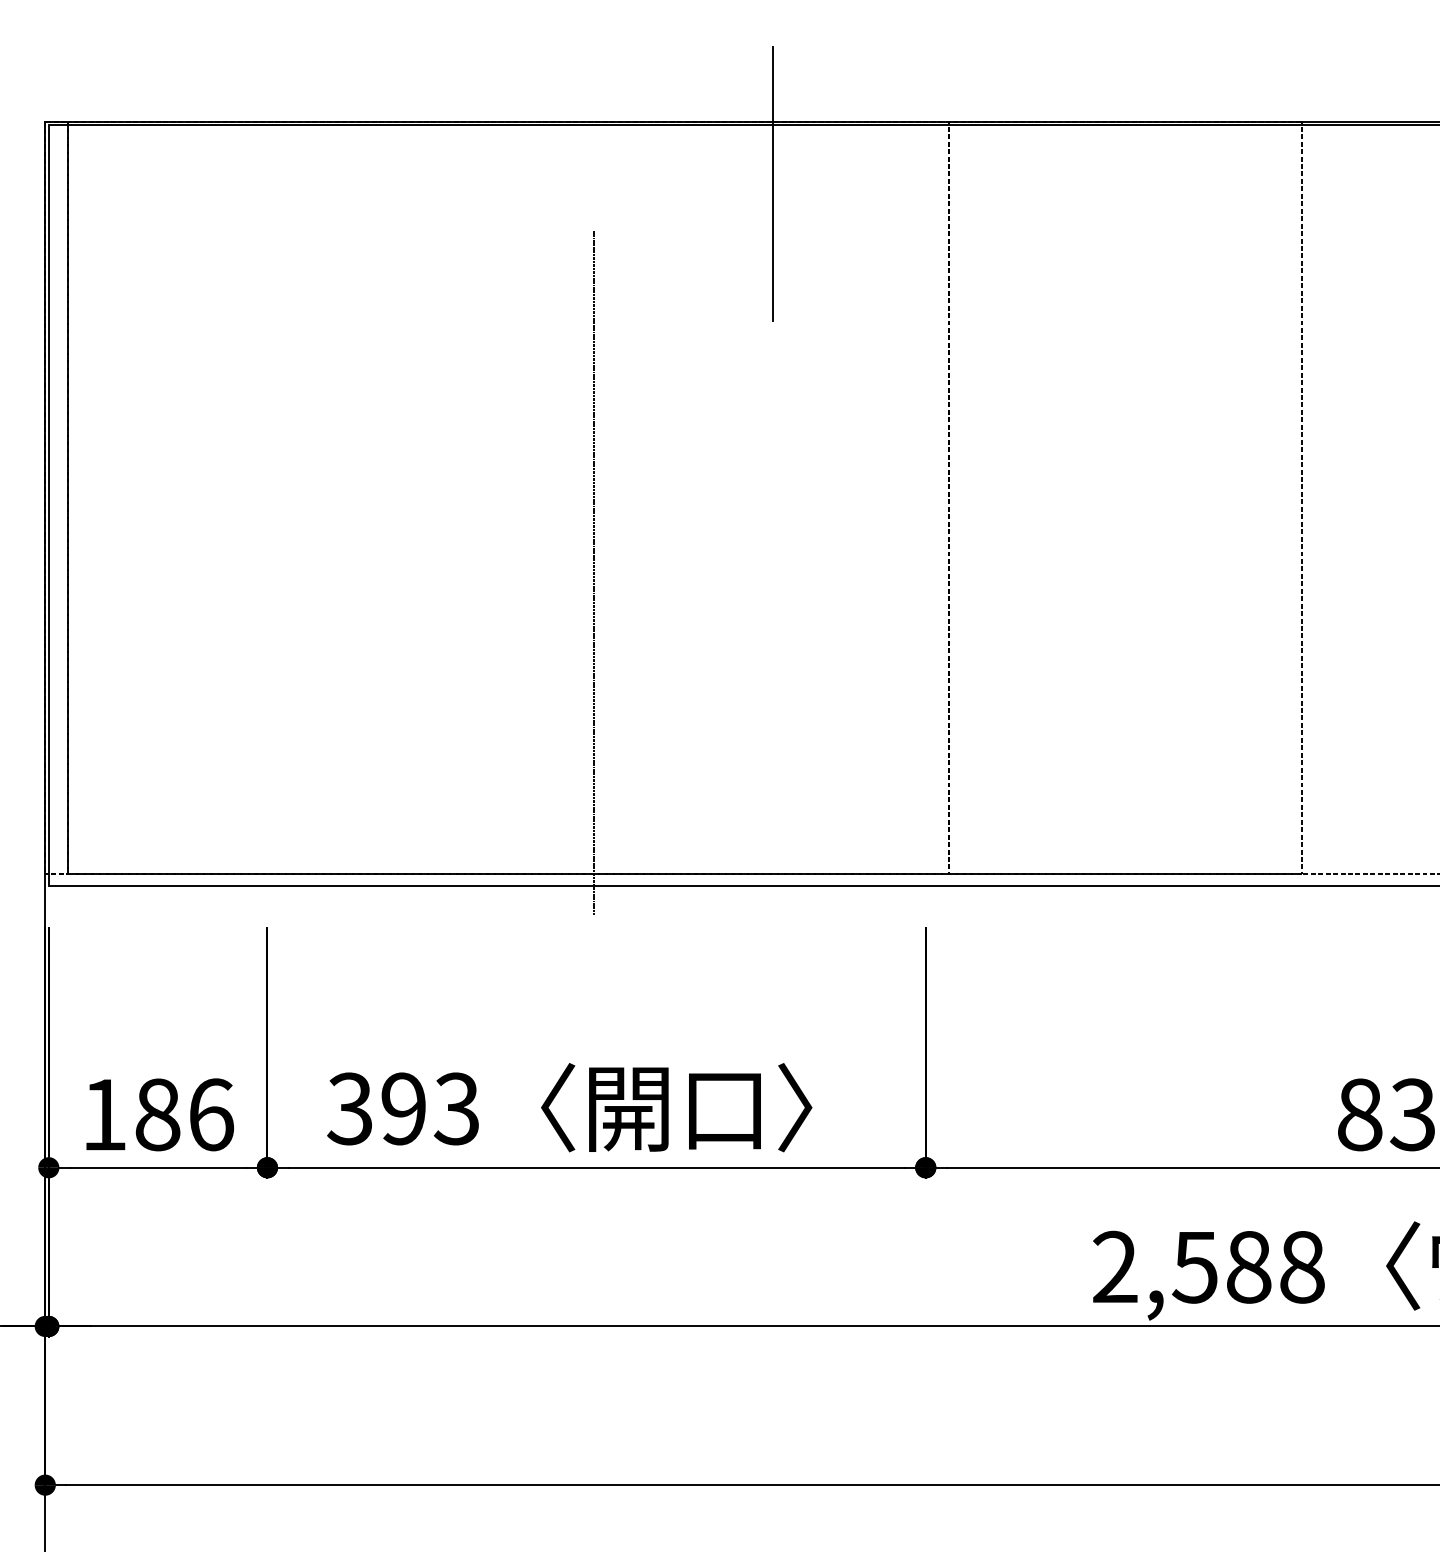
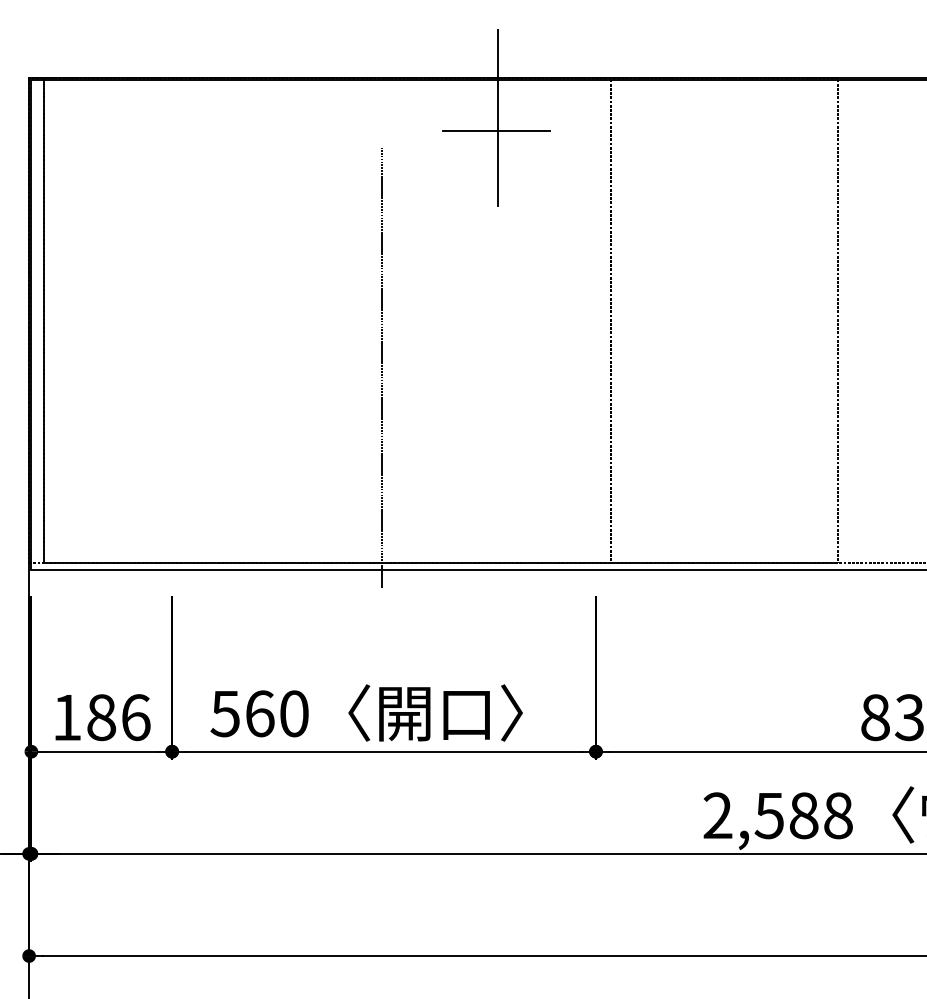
line: (769, 204) -> (495, 131), added
text: (403, 1108) -> (259, 713), 393 -> 560

